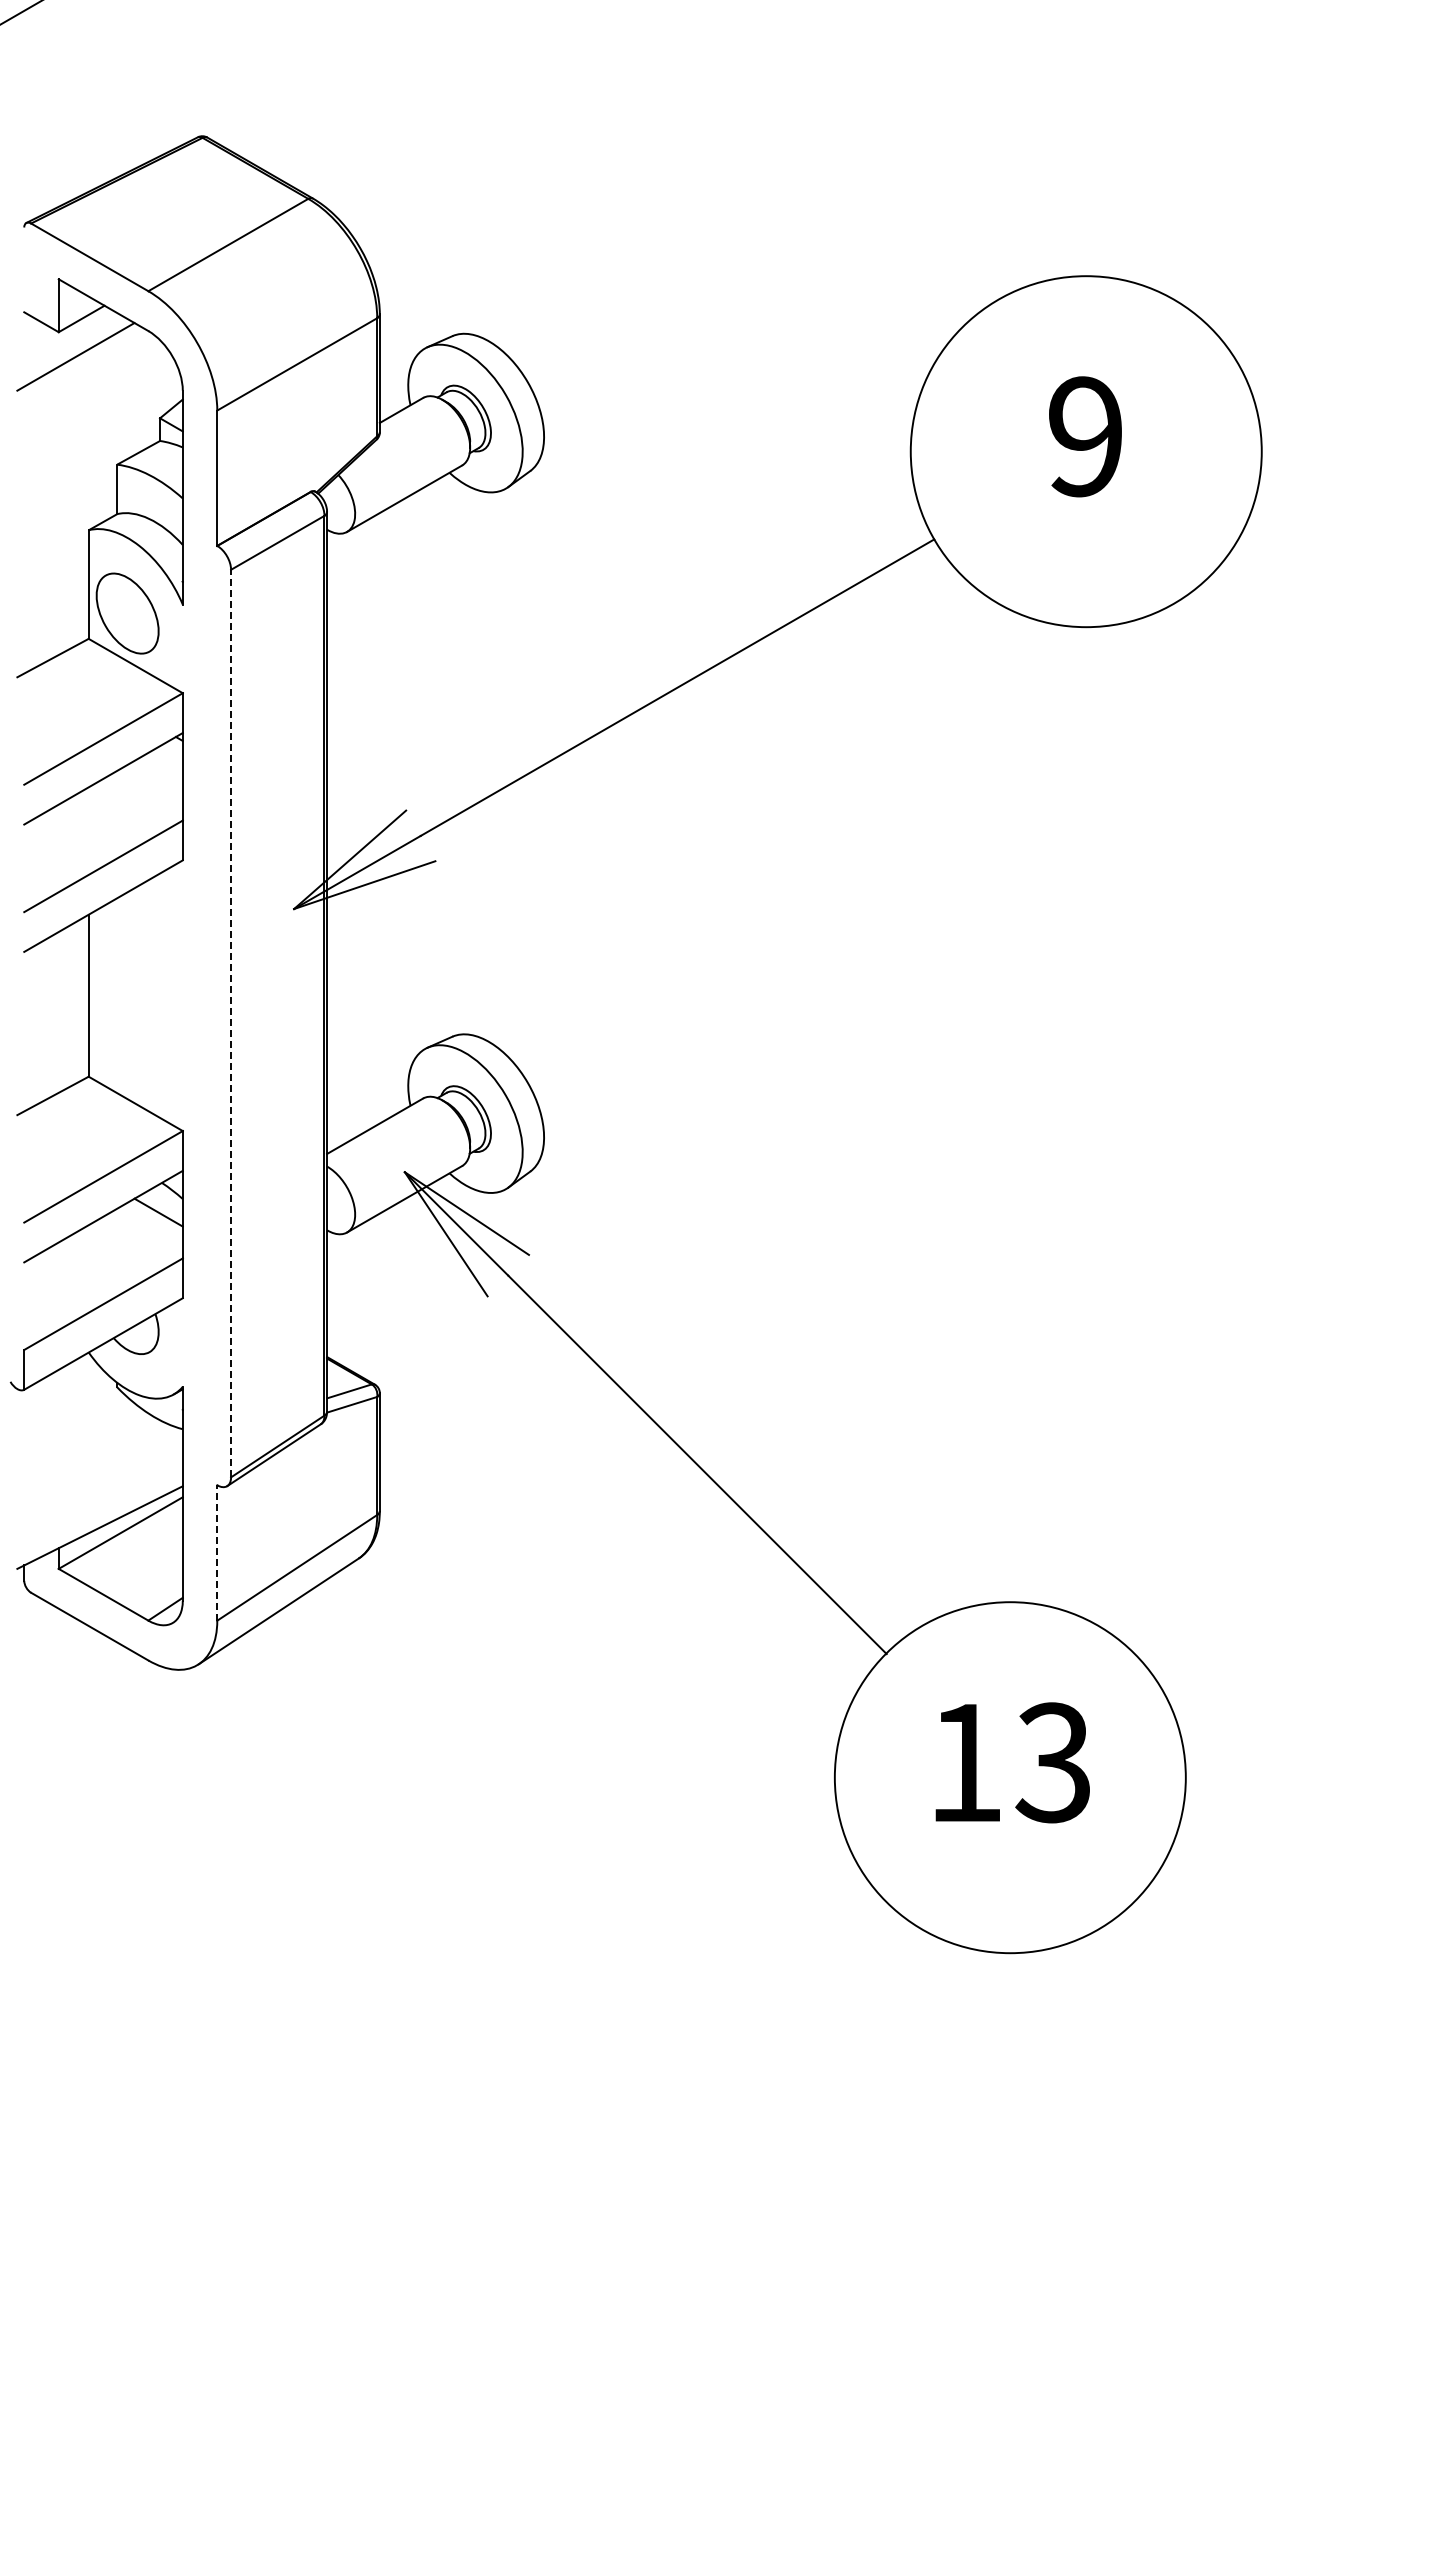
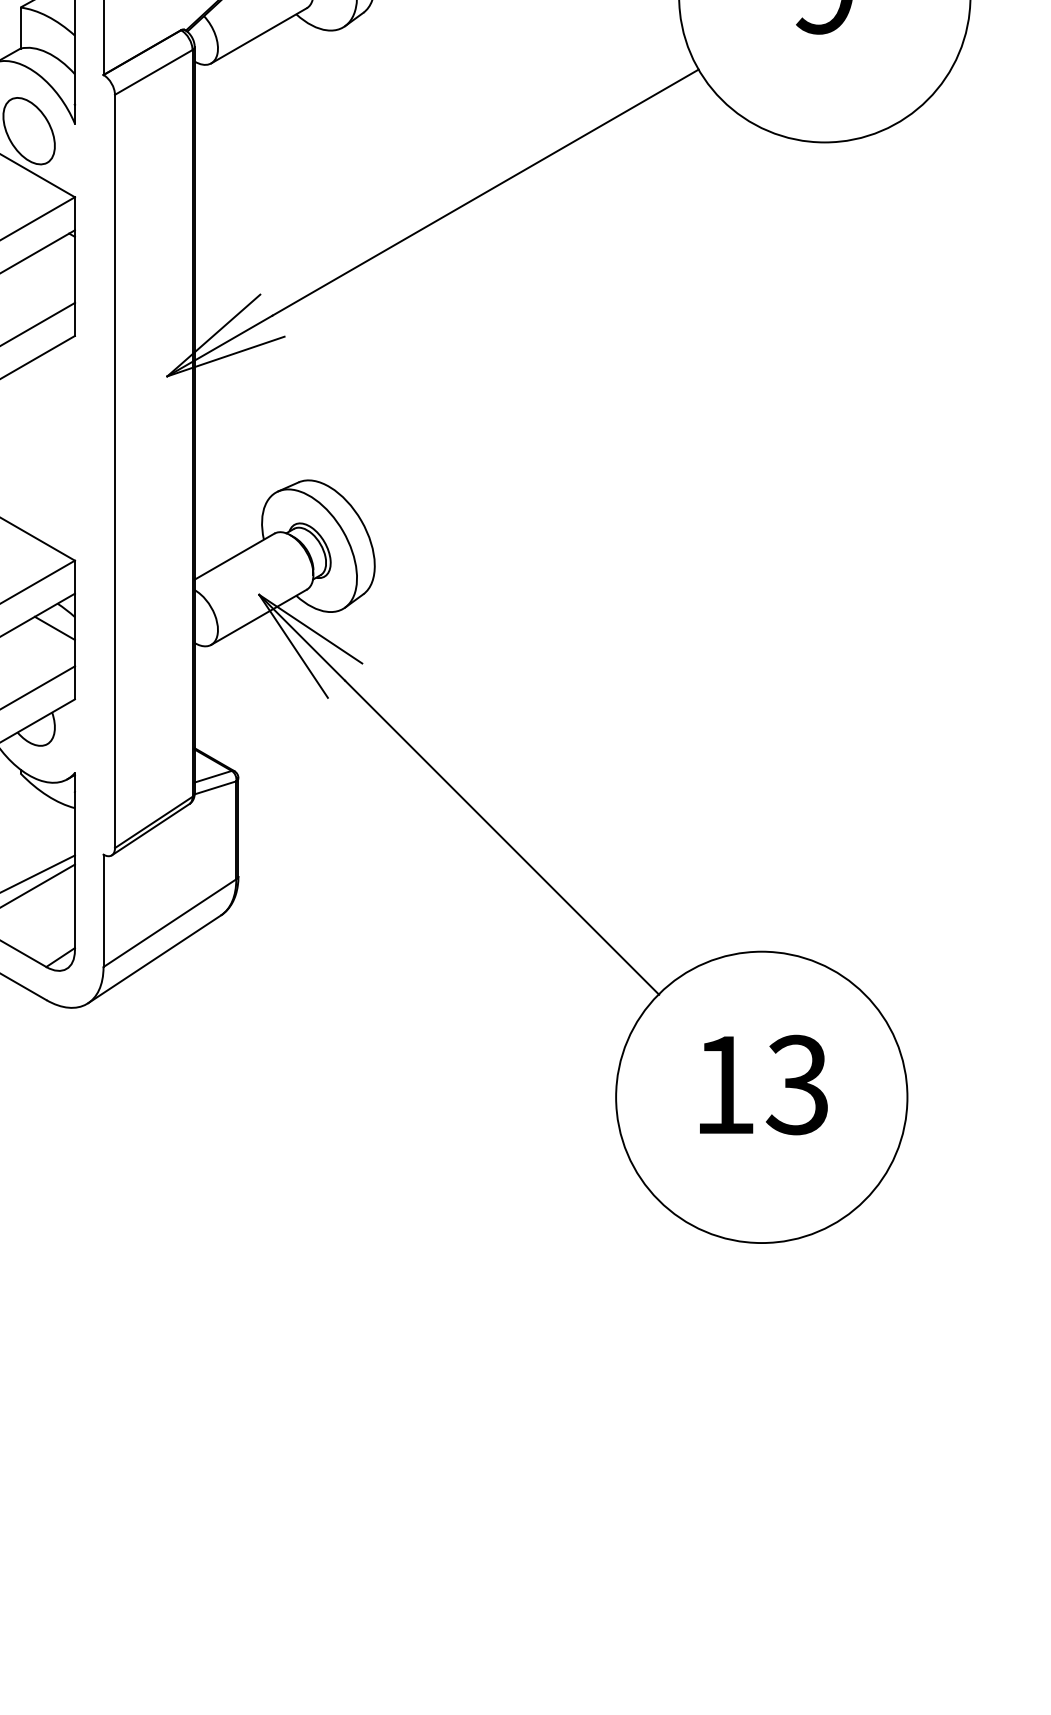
line: (231, 1023) -> (115, 471), dashed -> solid
line: (217, 1553) -> (103, 911), dashed -> solid

